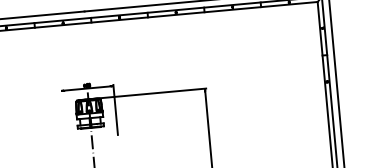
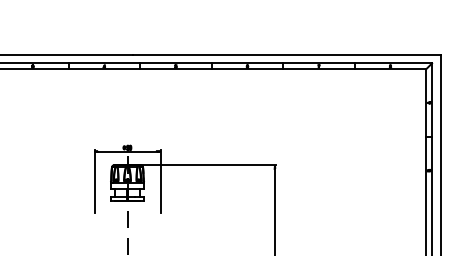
line: (63, 114) -> (94, 181), added

